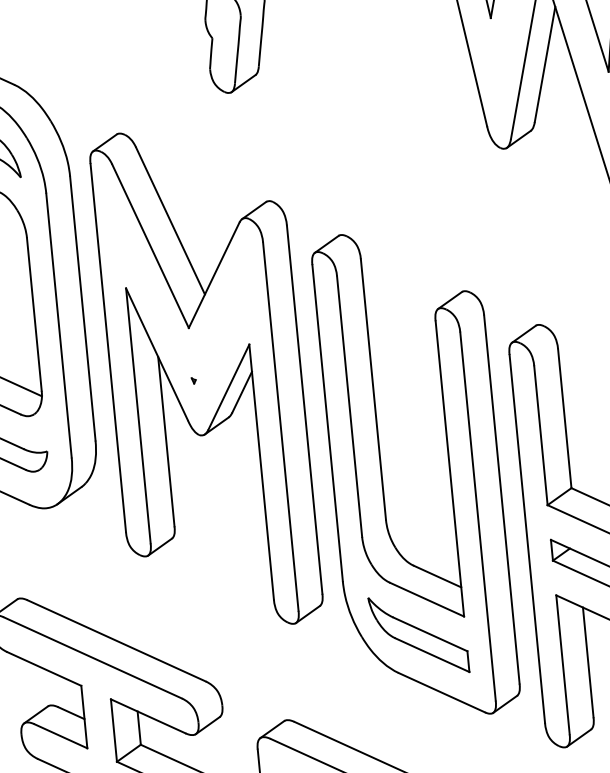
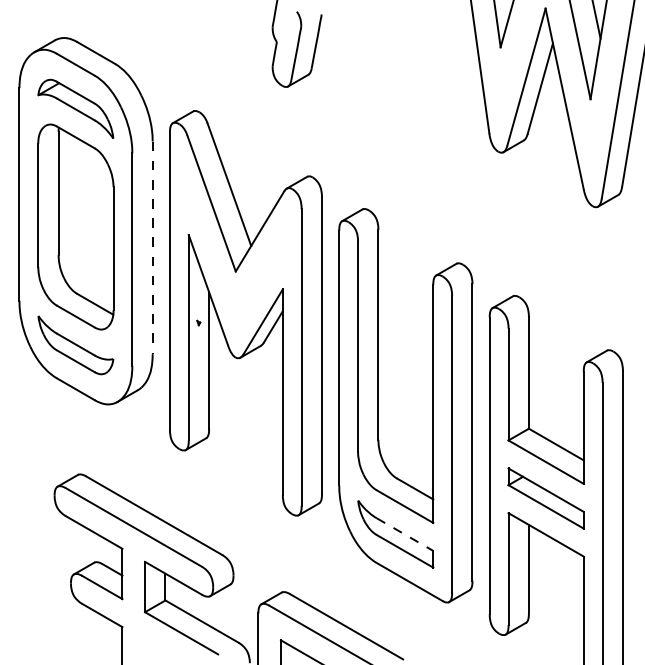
line: (82, 309) -> (152, 248), solid -> dashed
part: (193, 380) -> (198, 322), moved
line: (430, 634) -> (405, 534), solid -> dashed

